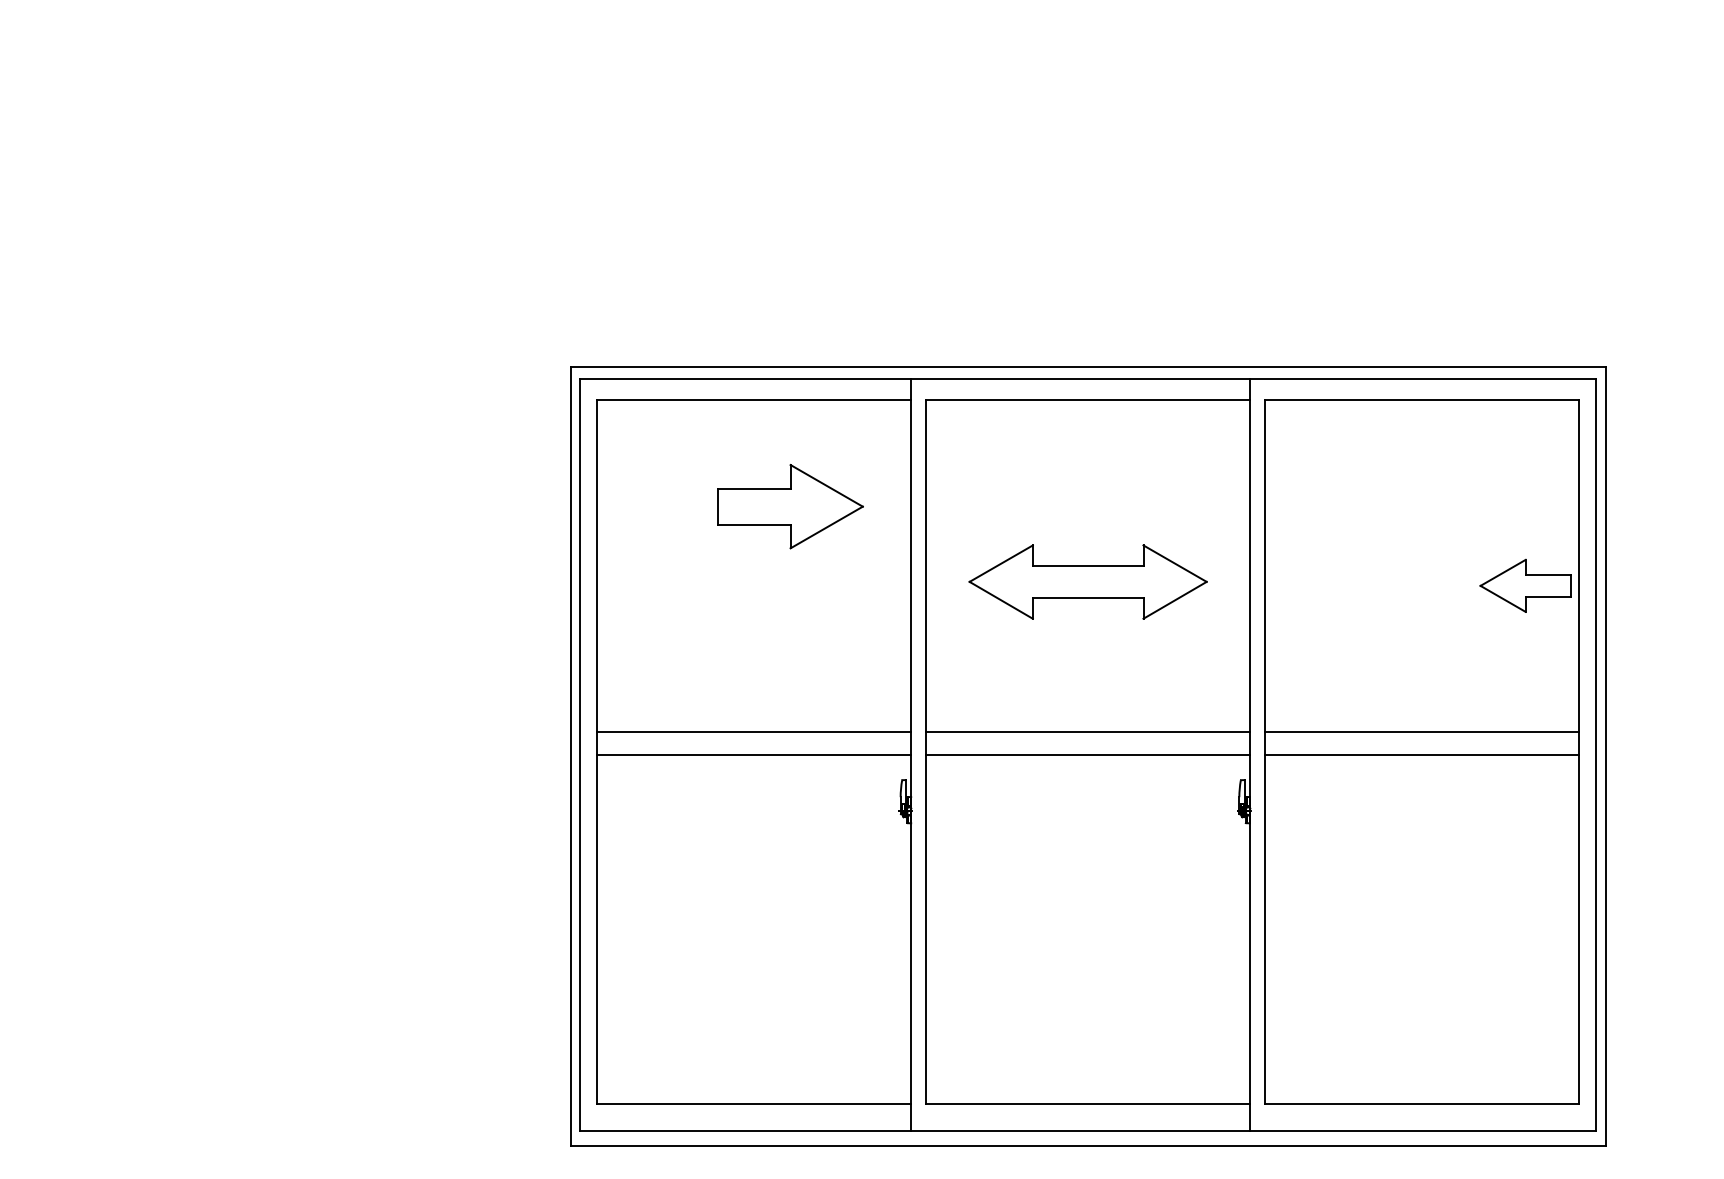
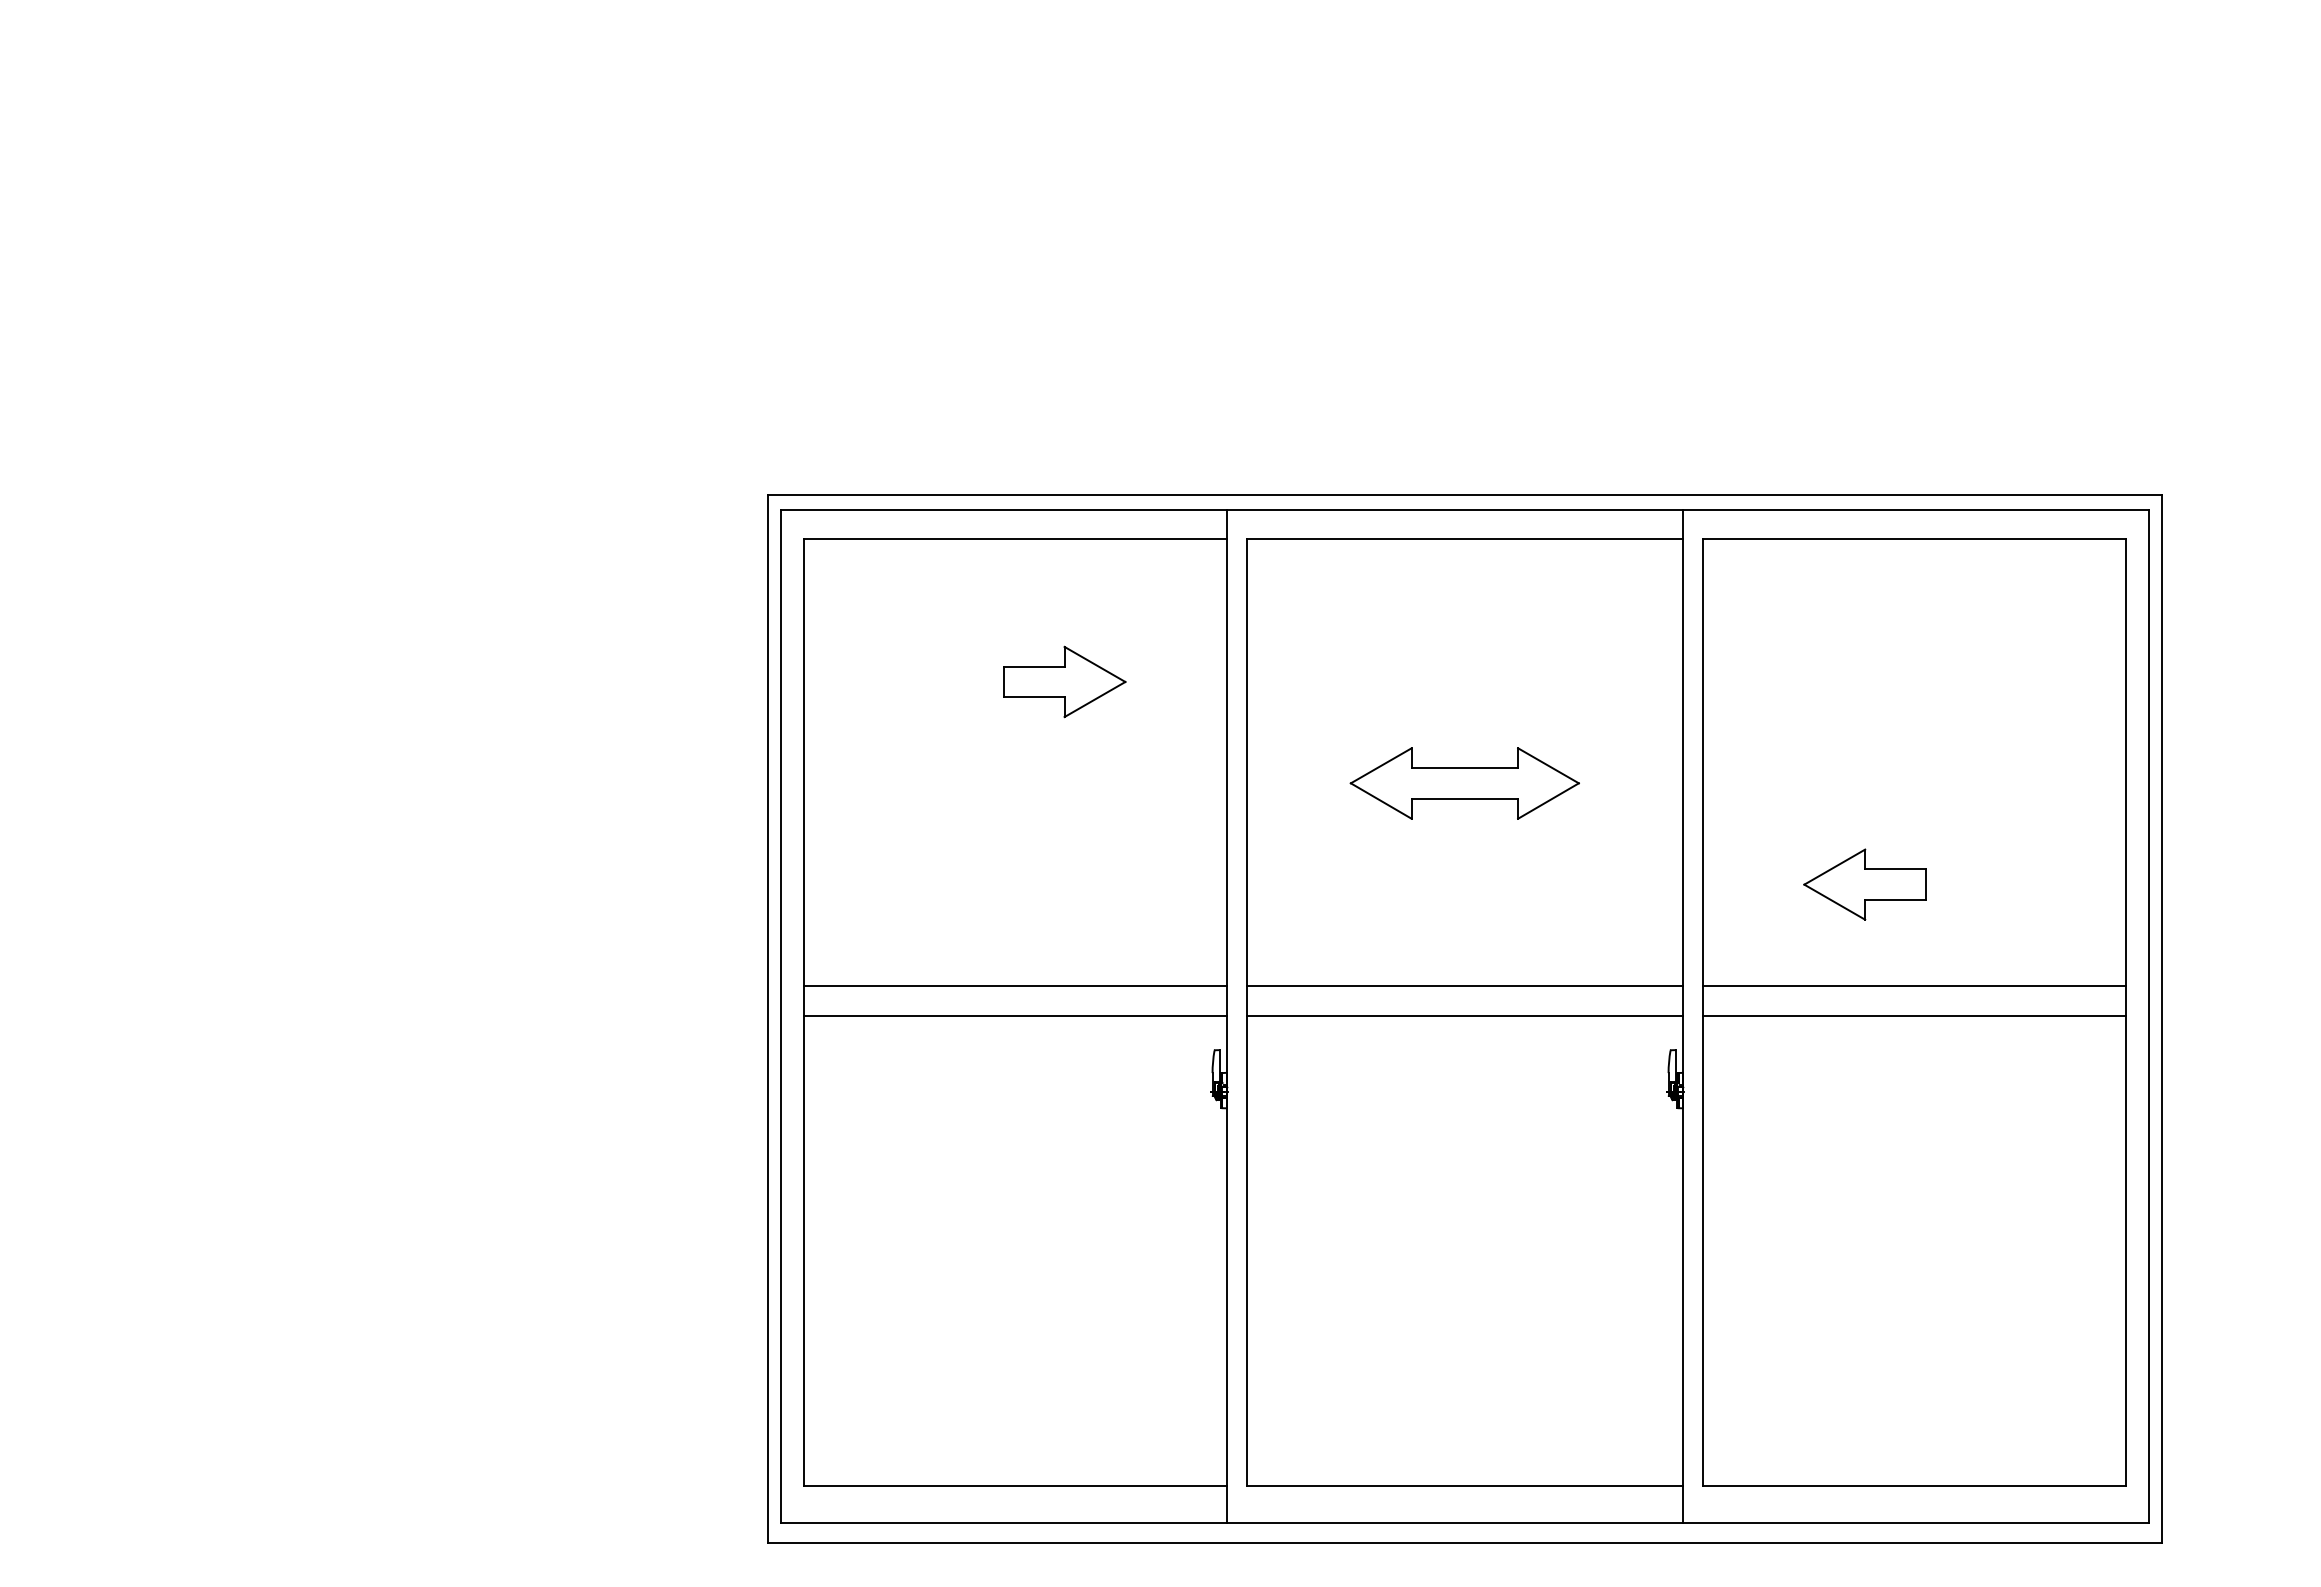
part: (790, 506) -> (1064, 681), size x0.62
part: (1087, 582) -> (1464, 783), size x0.71
part: (1525, 585) -> (1864, 884), moved

